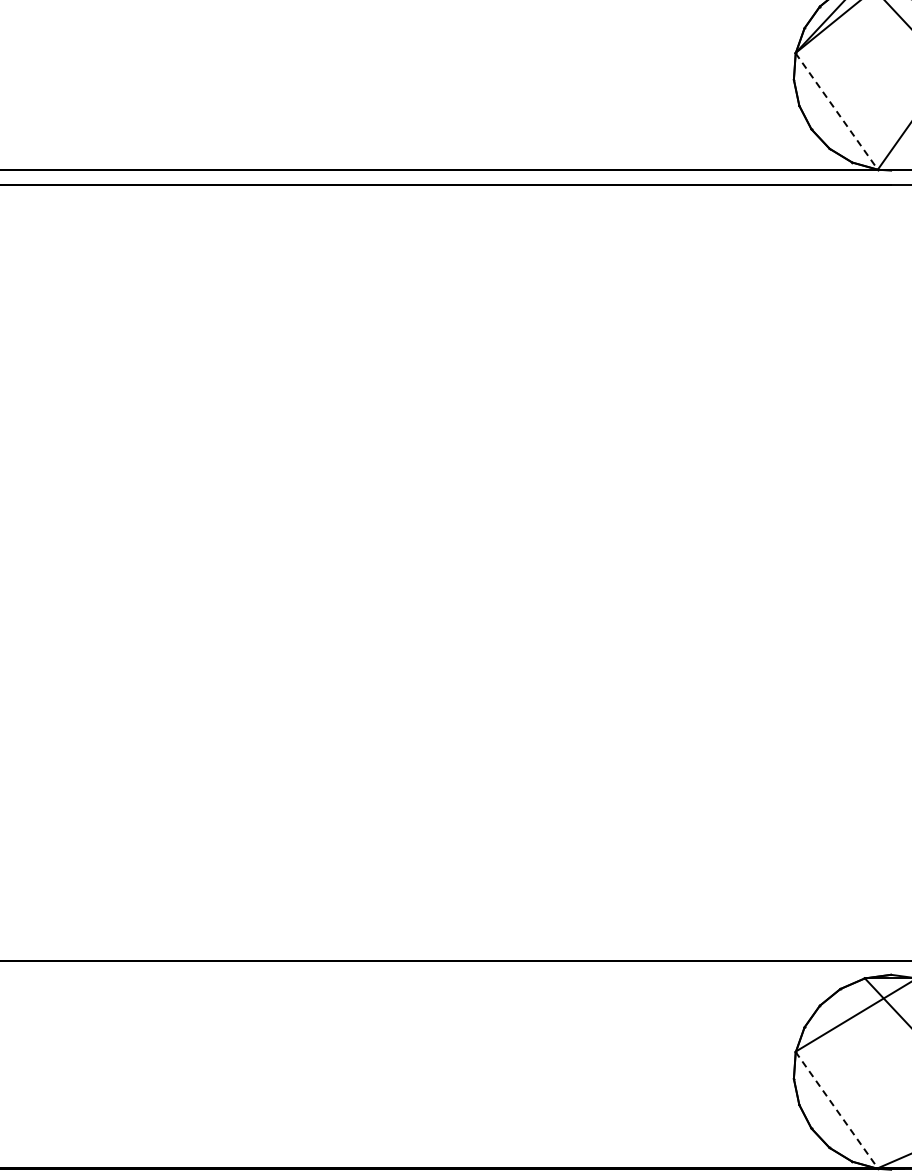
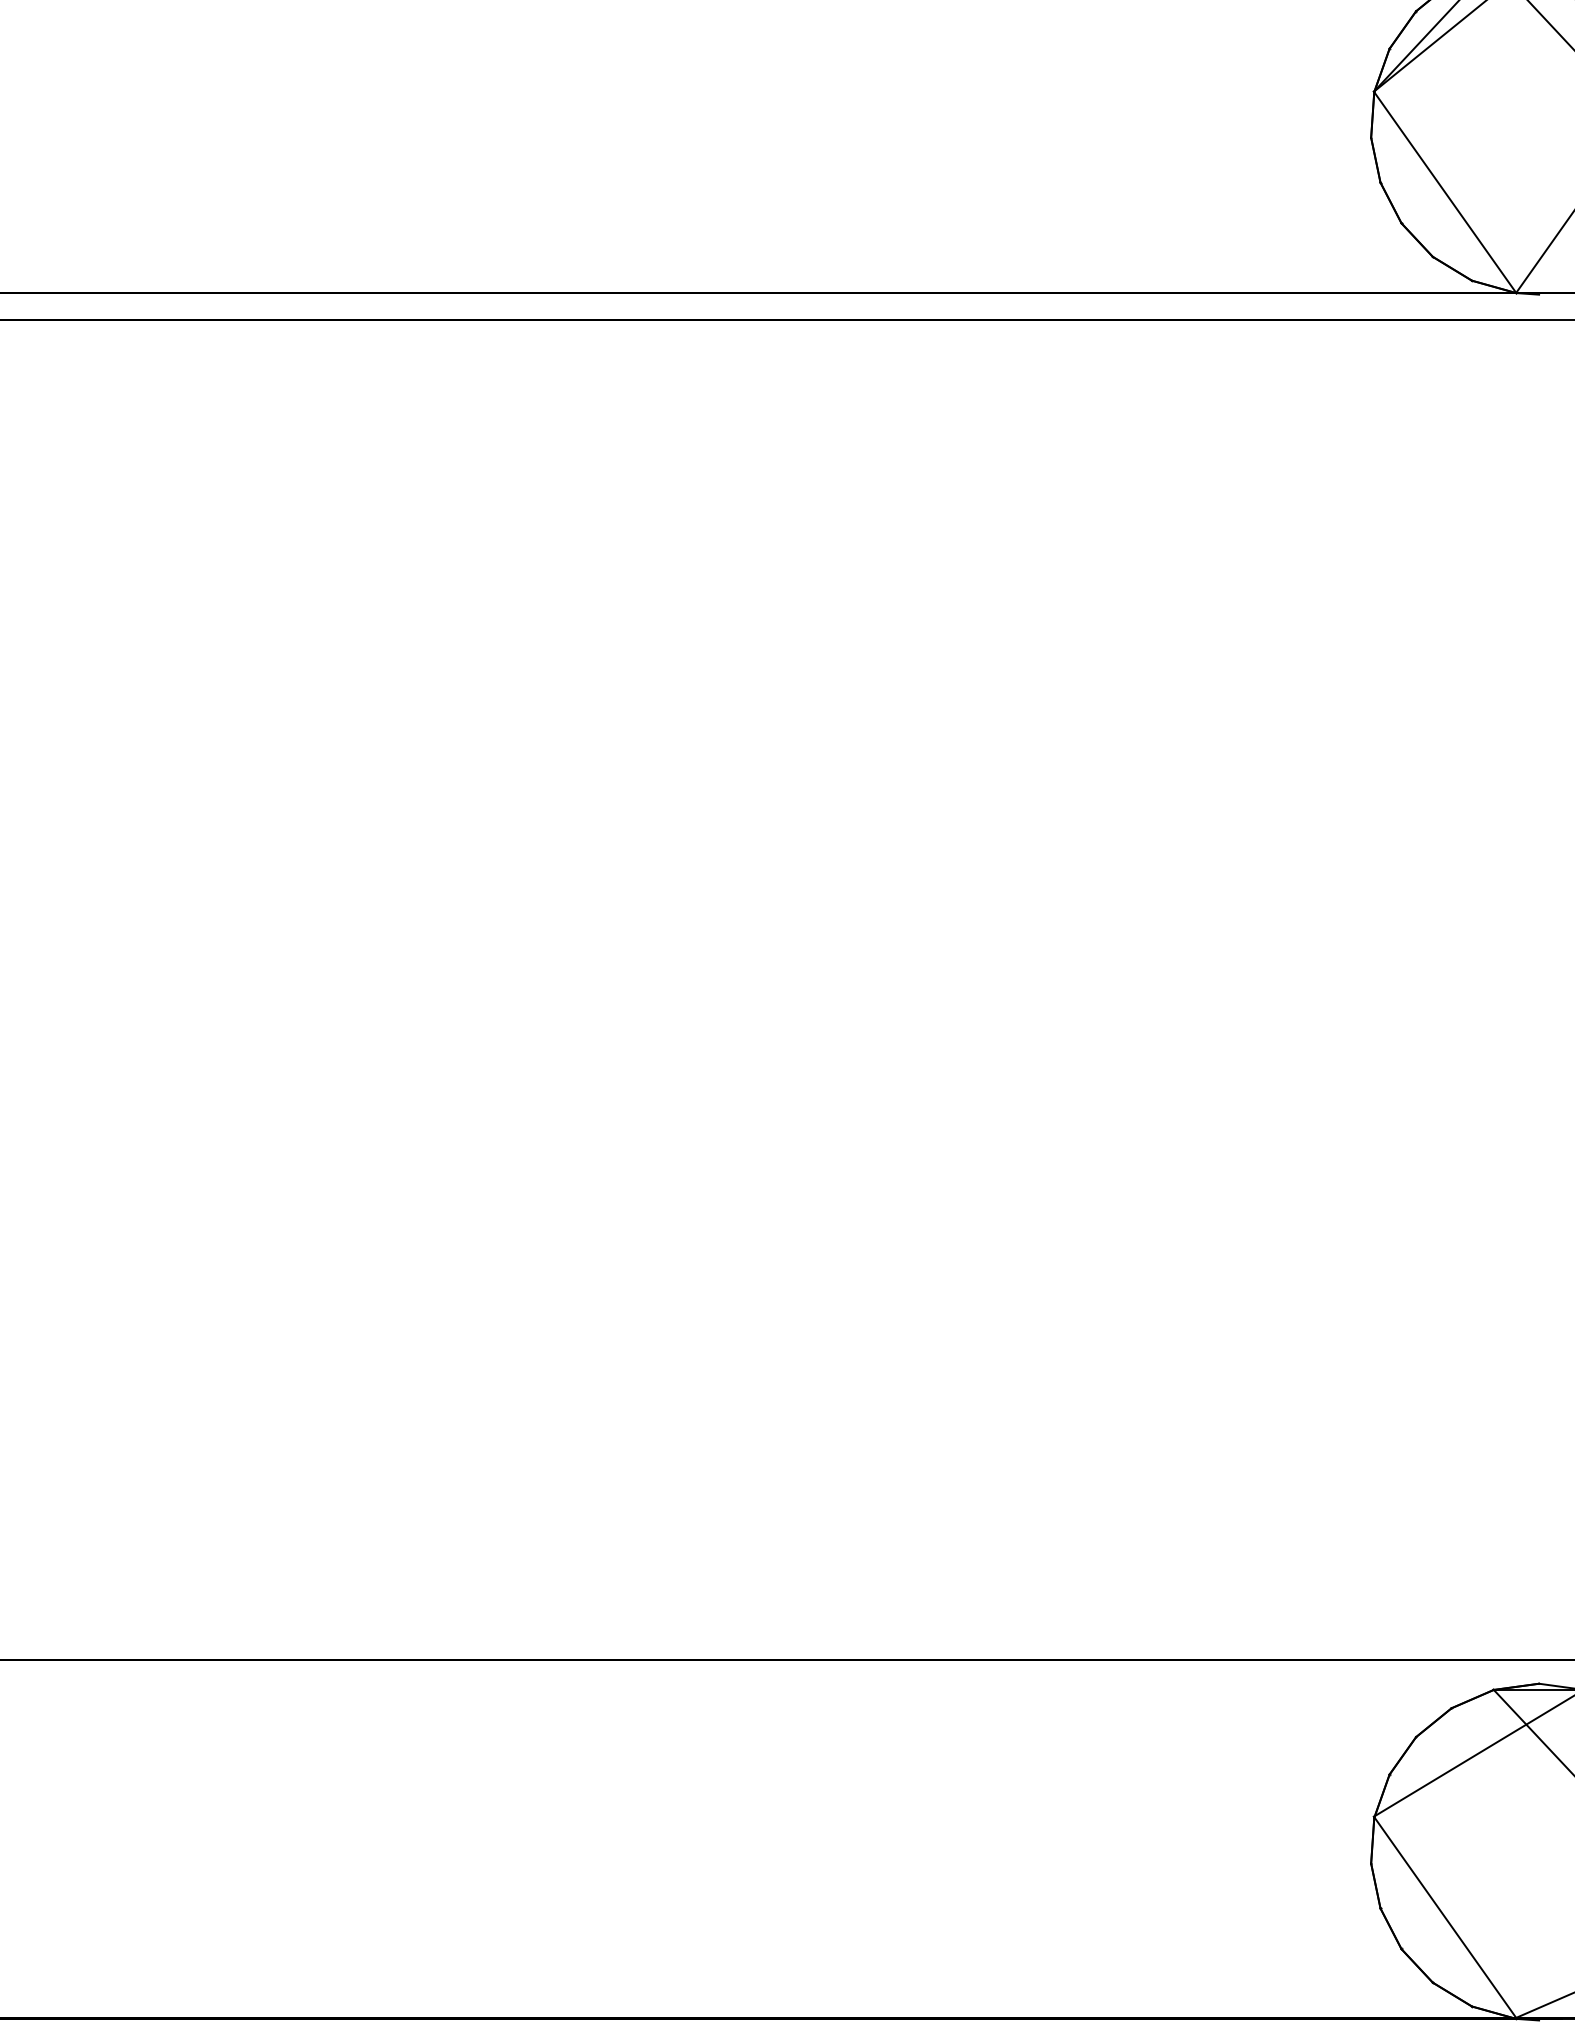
line: (836, 111) -> (1444, 192), dashed -> solid
line: (836, 1110) -> (1444, 1918), dashed -> solid

